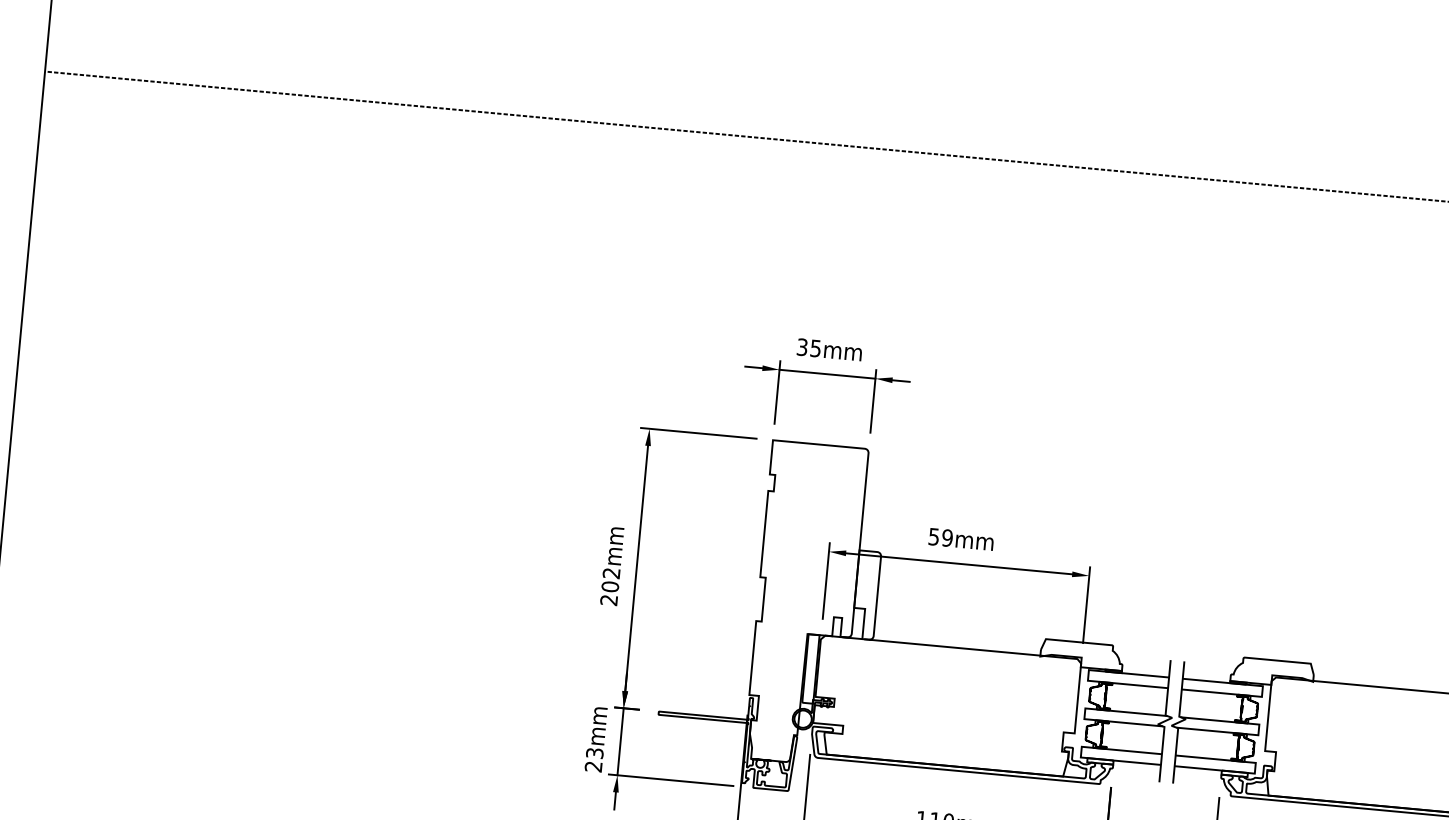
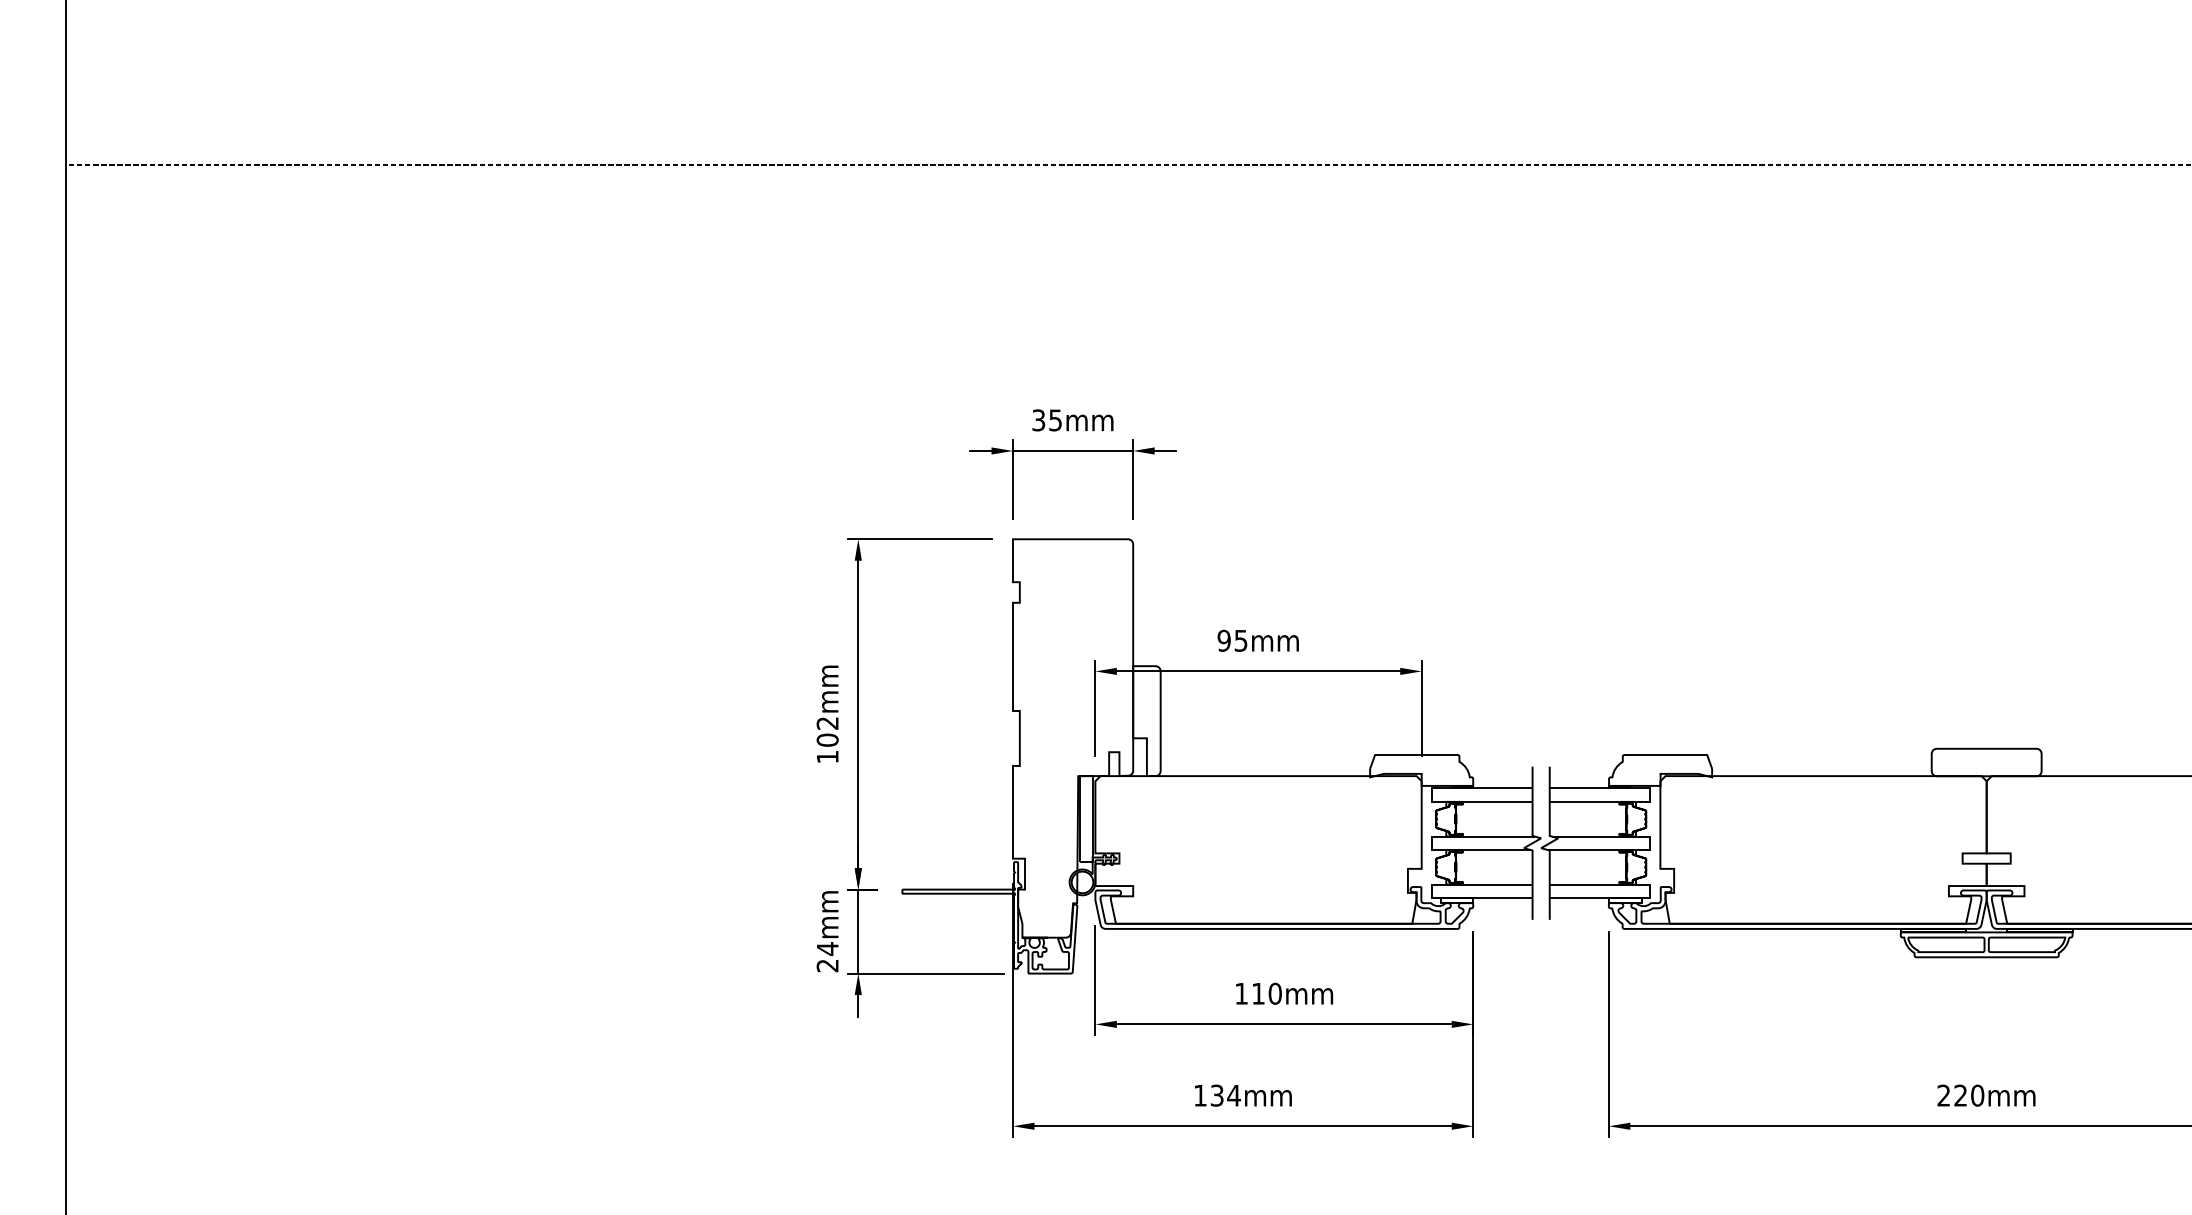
text: (940, 537) -> (1232, 640), 59mm -> 95mm
text: (608, 600) -> (827, 757), 202mm -> 102mm
text: (594, 752) -> (827, 948), 23mm -> 24mm

